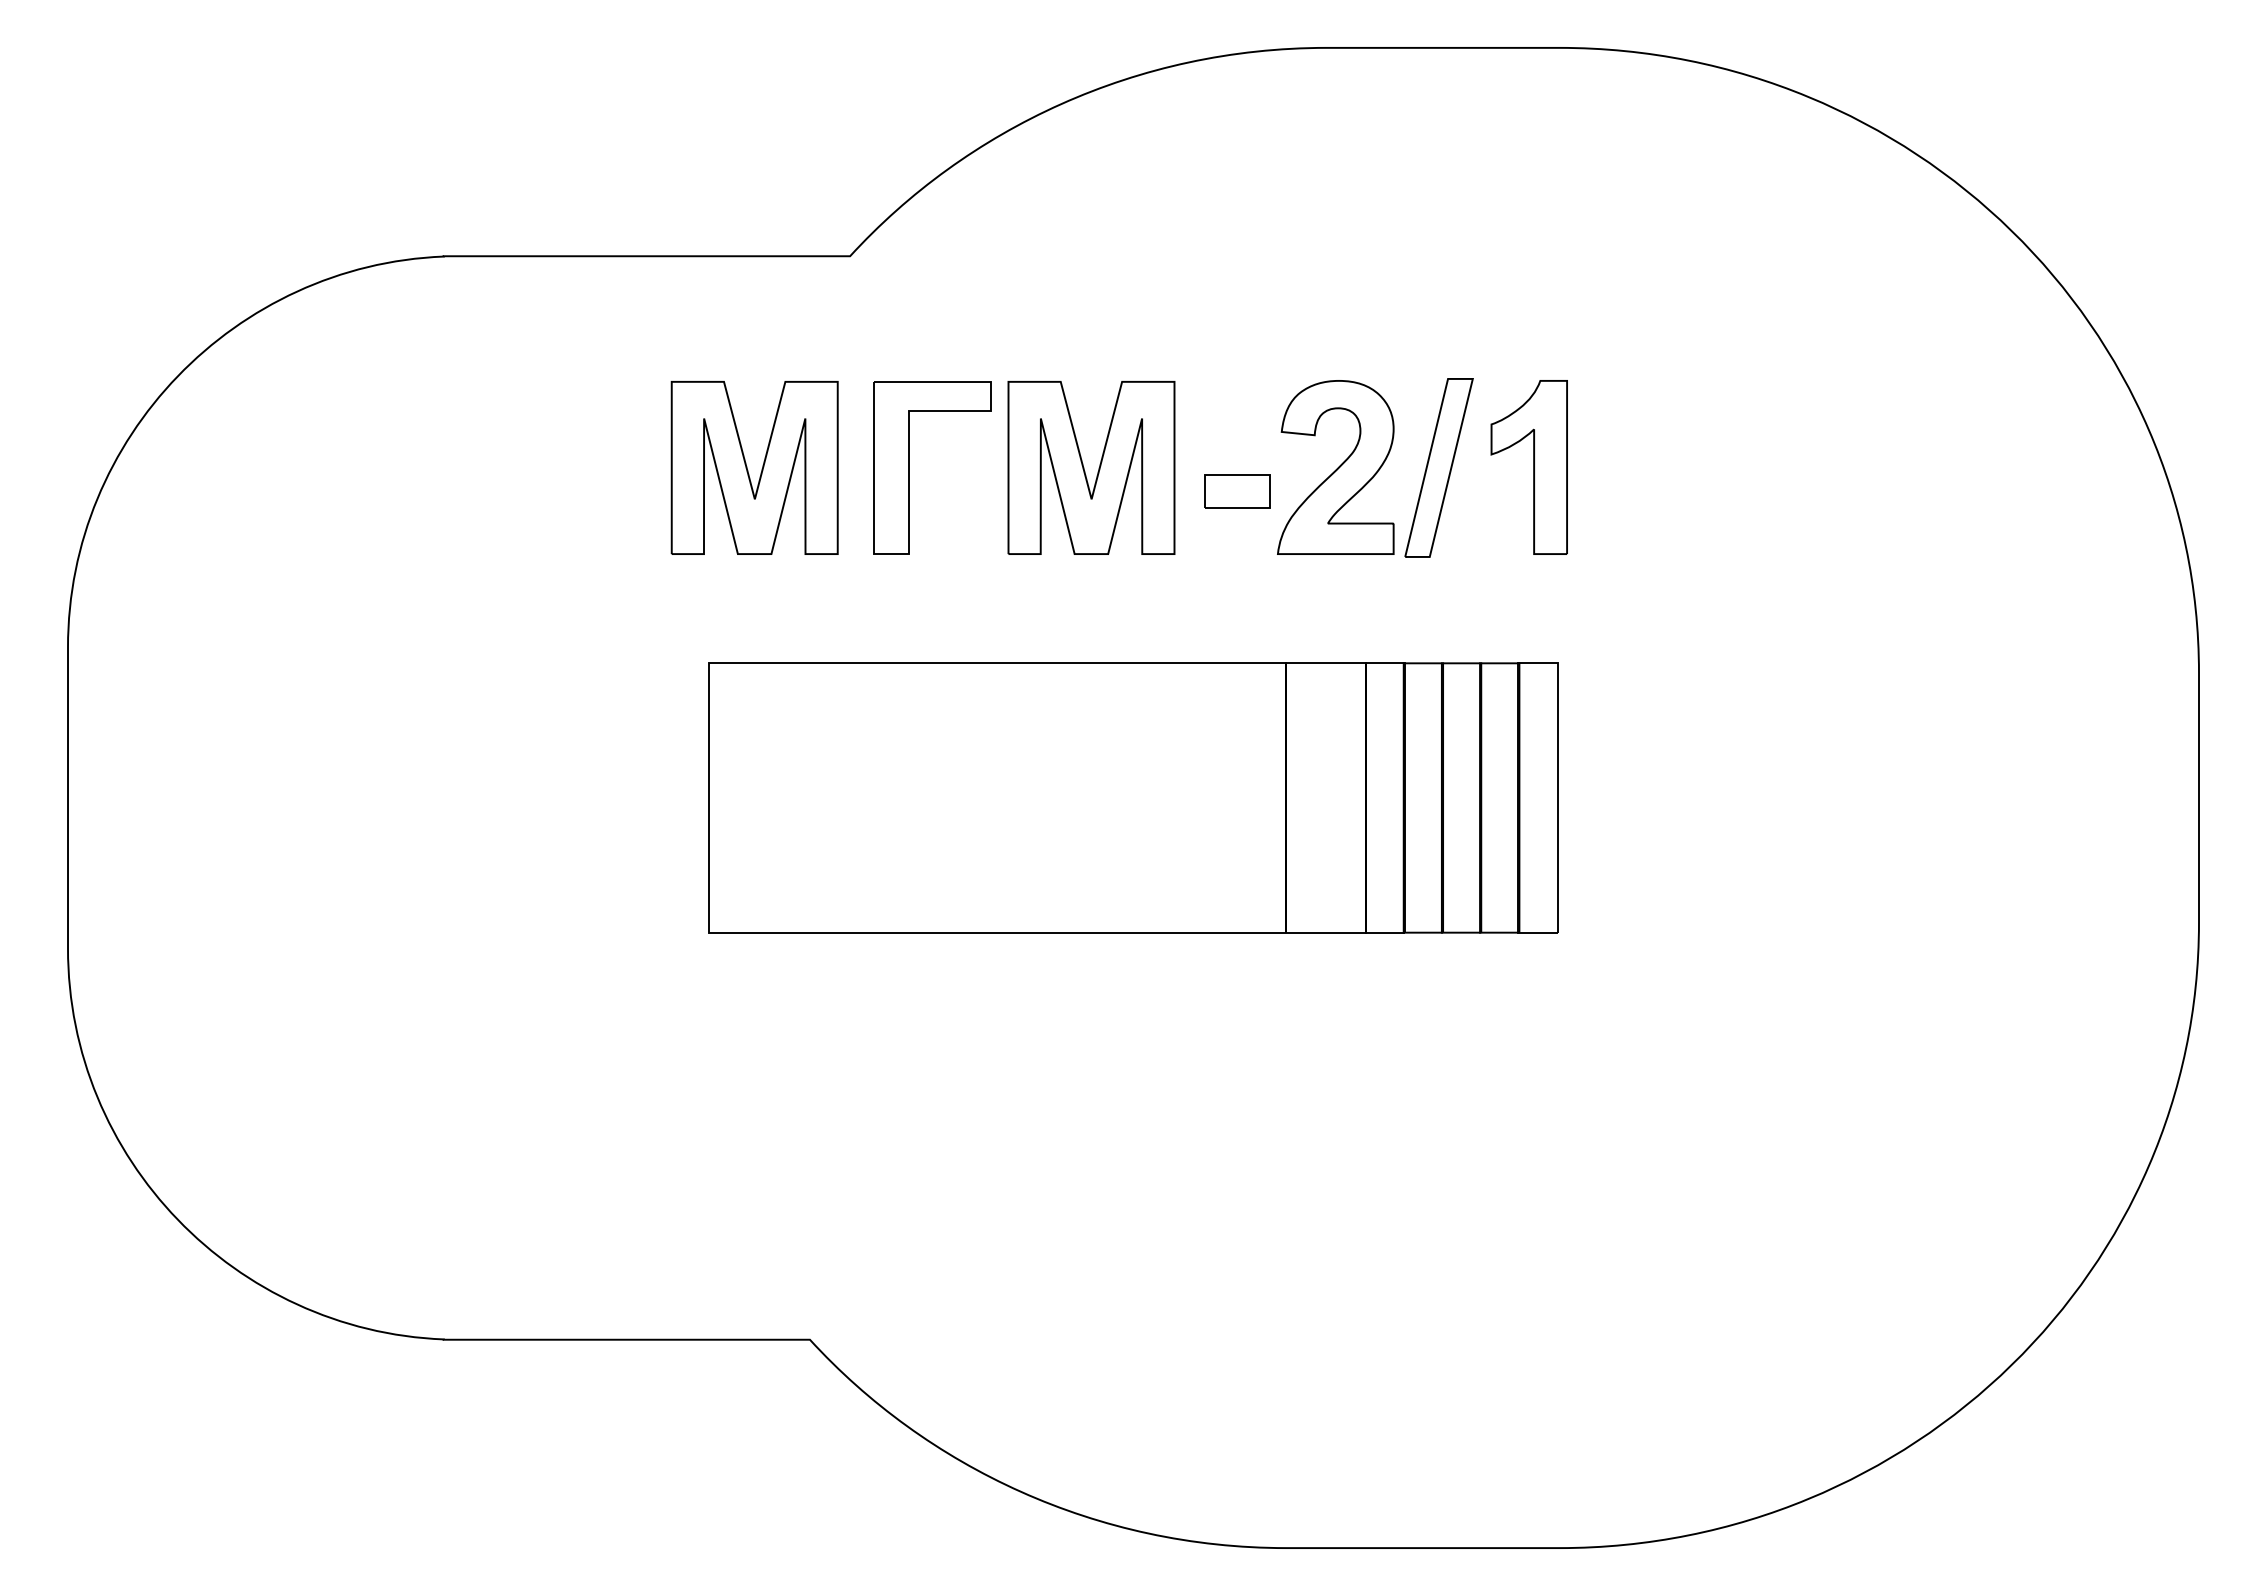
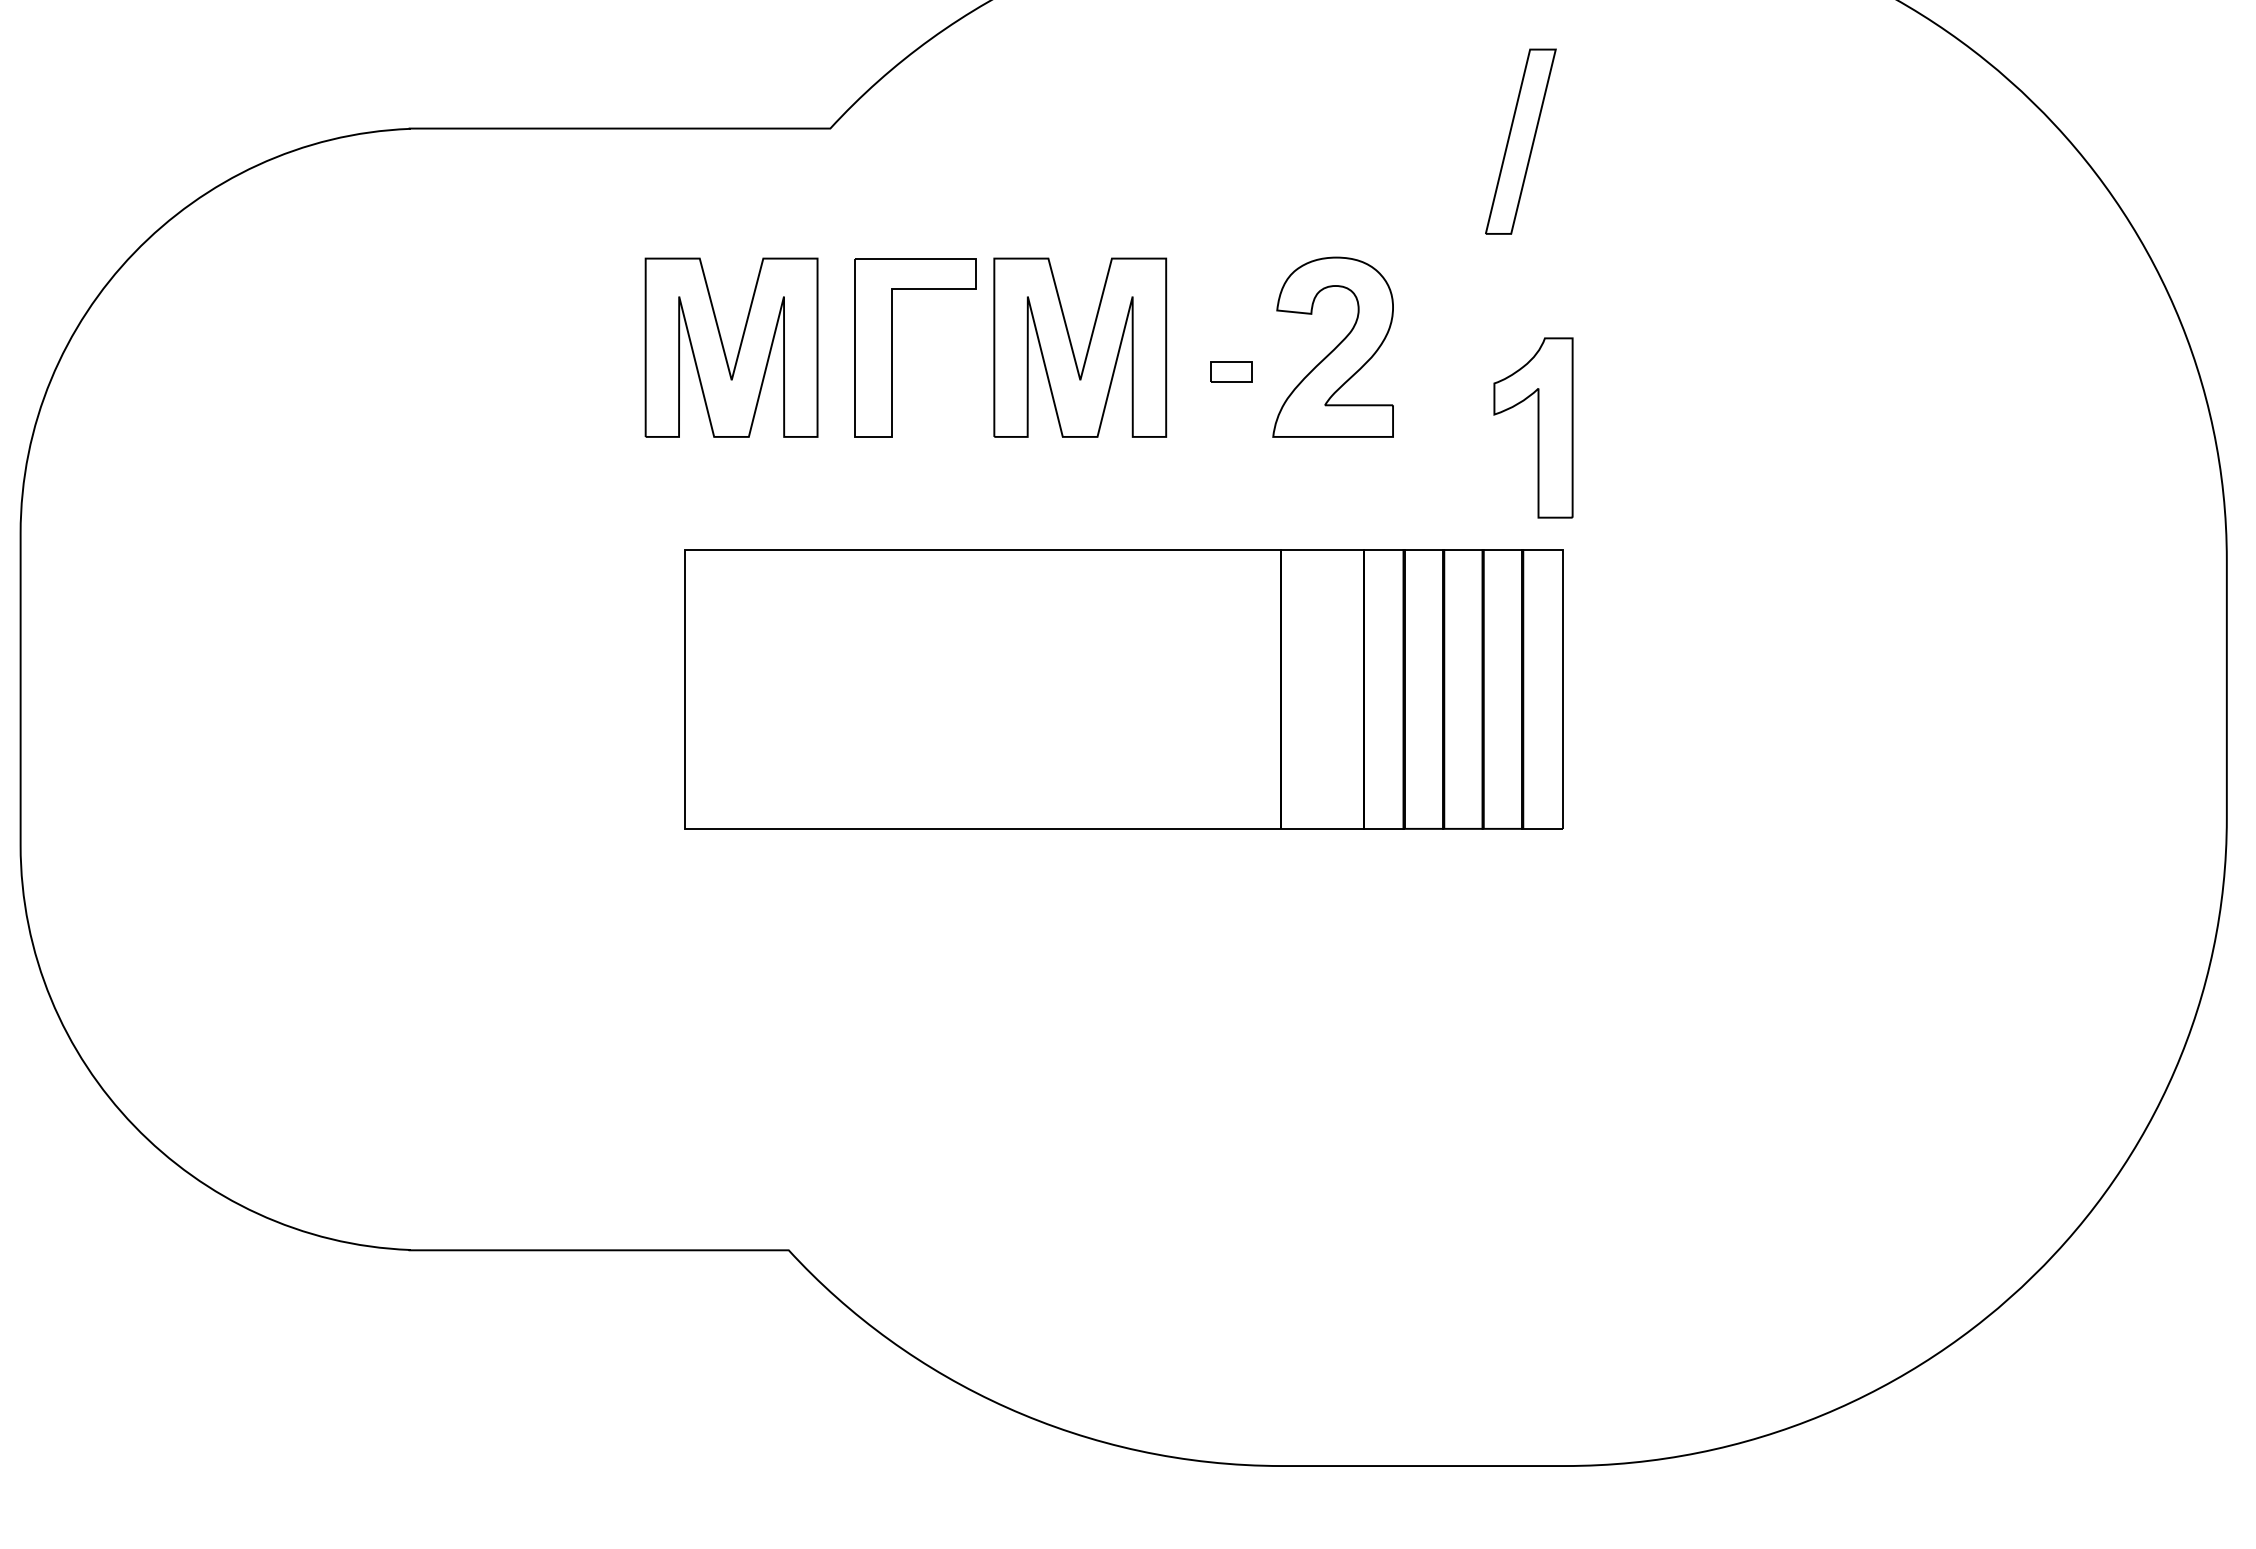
part: (1438, 467) -> (1520, 141), moved
part: (1528, 467) -> (1532, 428), moved
part: (1237, 491) -> (1231, 372), size x0.6

